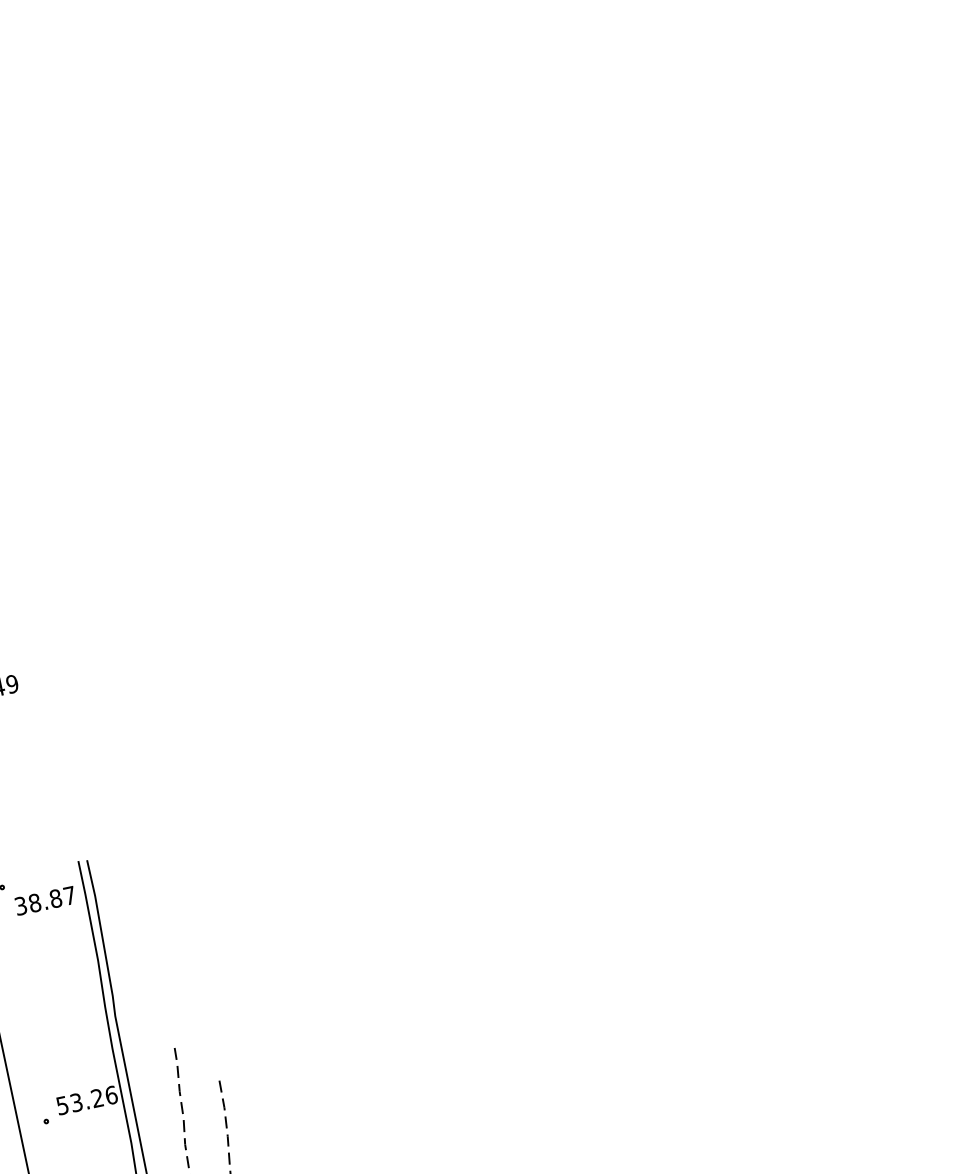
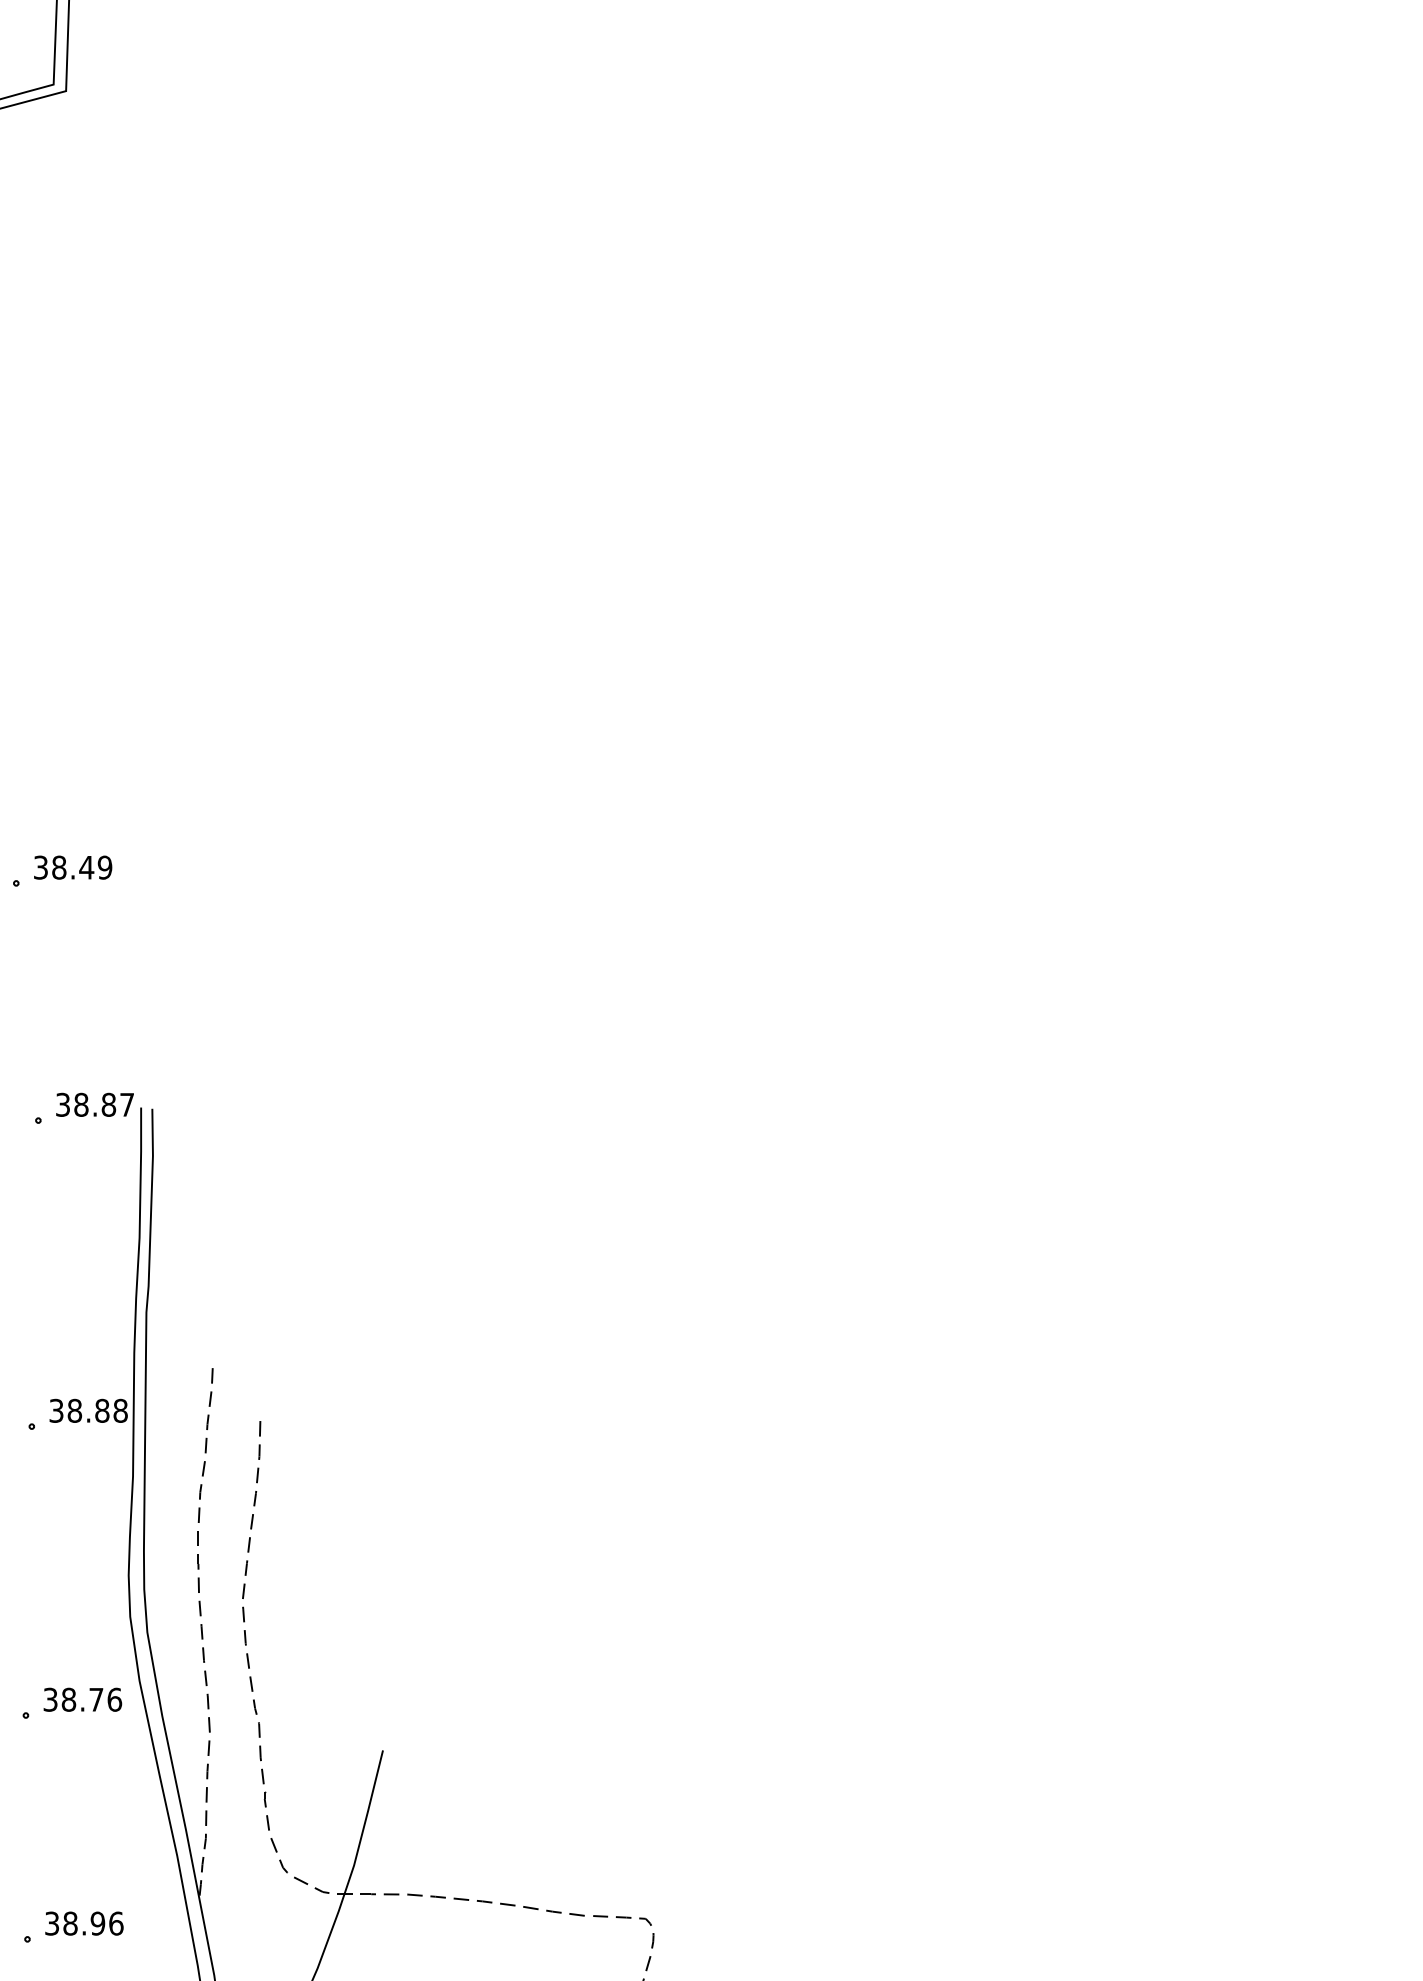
text: (44, 900) -> (94, 1104), moved
text: (86, 1100) -> (88, 1410), 53.26 -> 38.88

